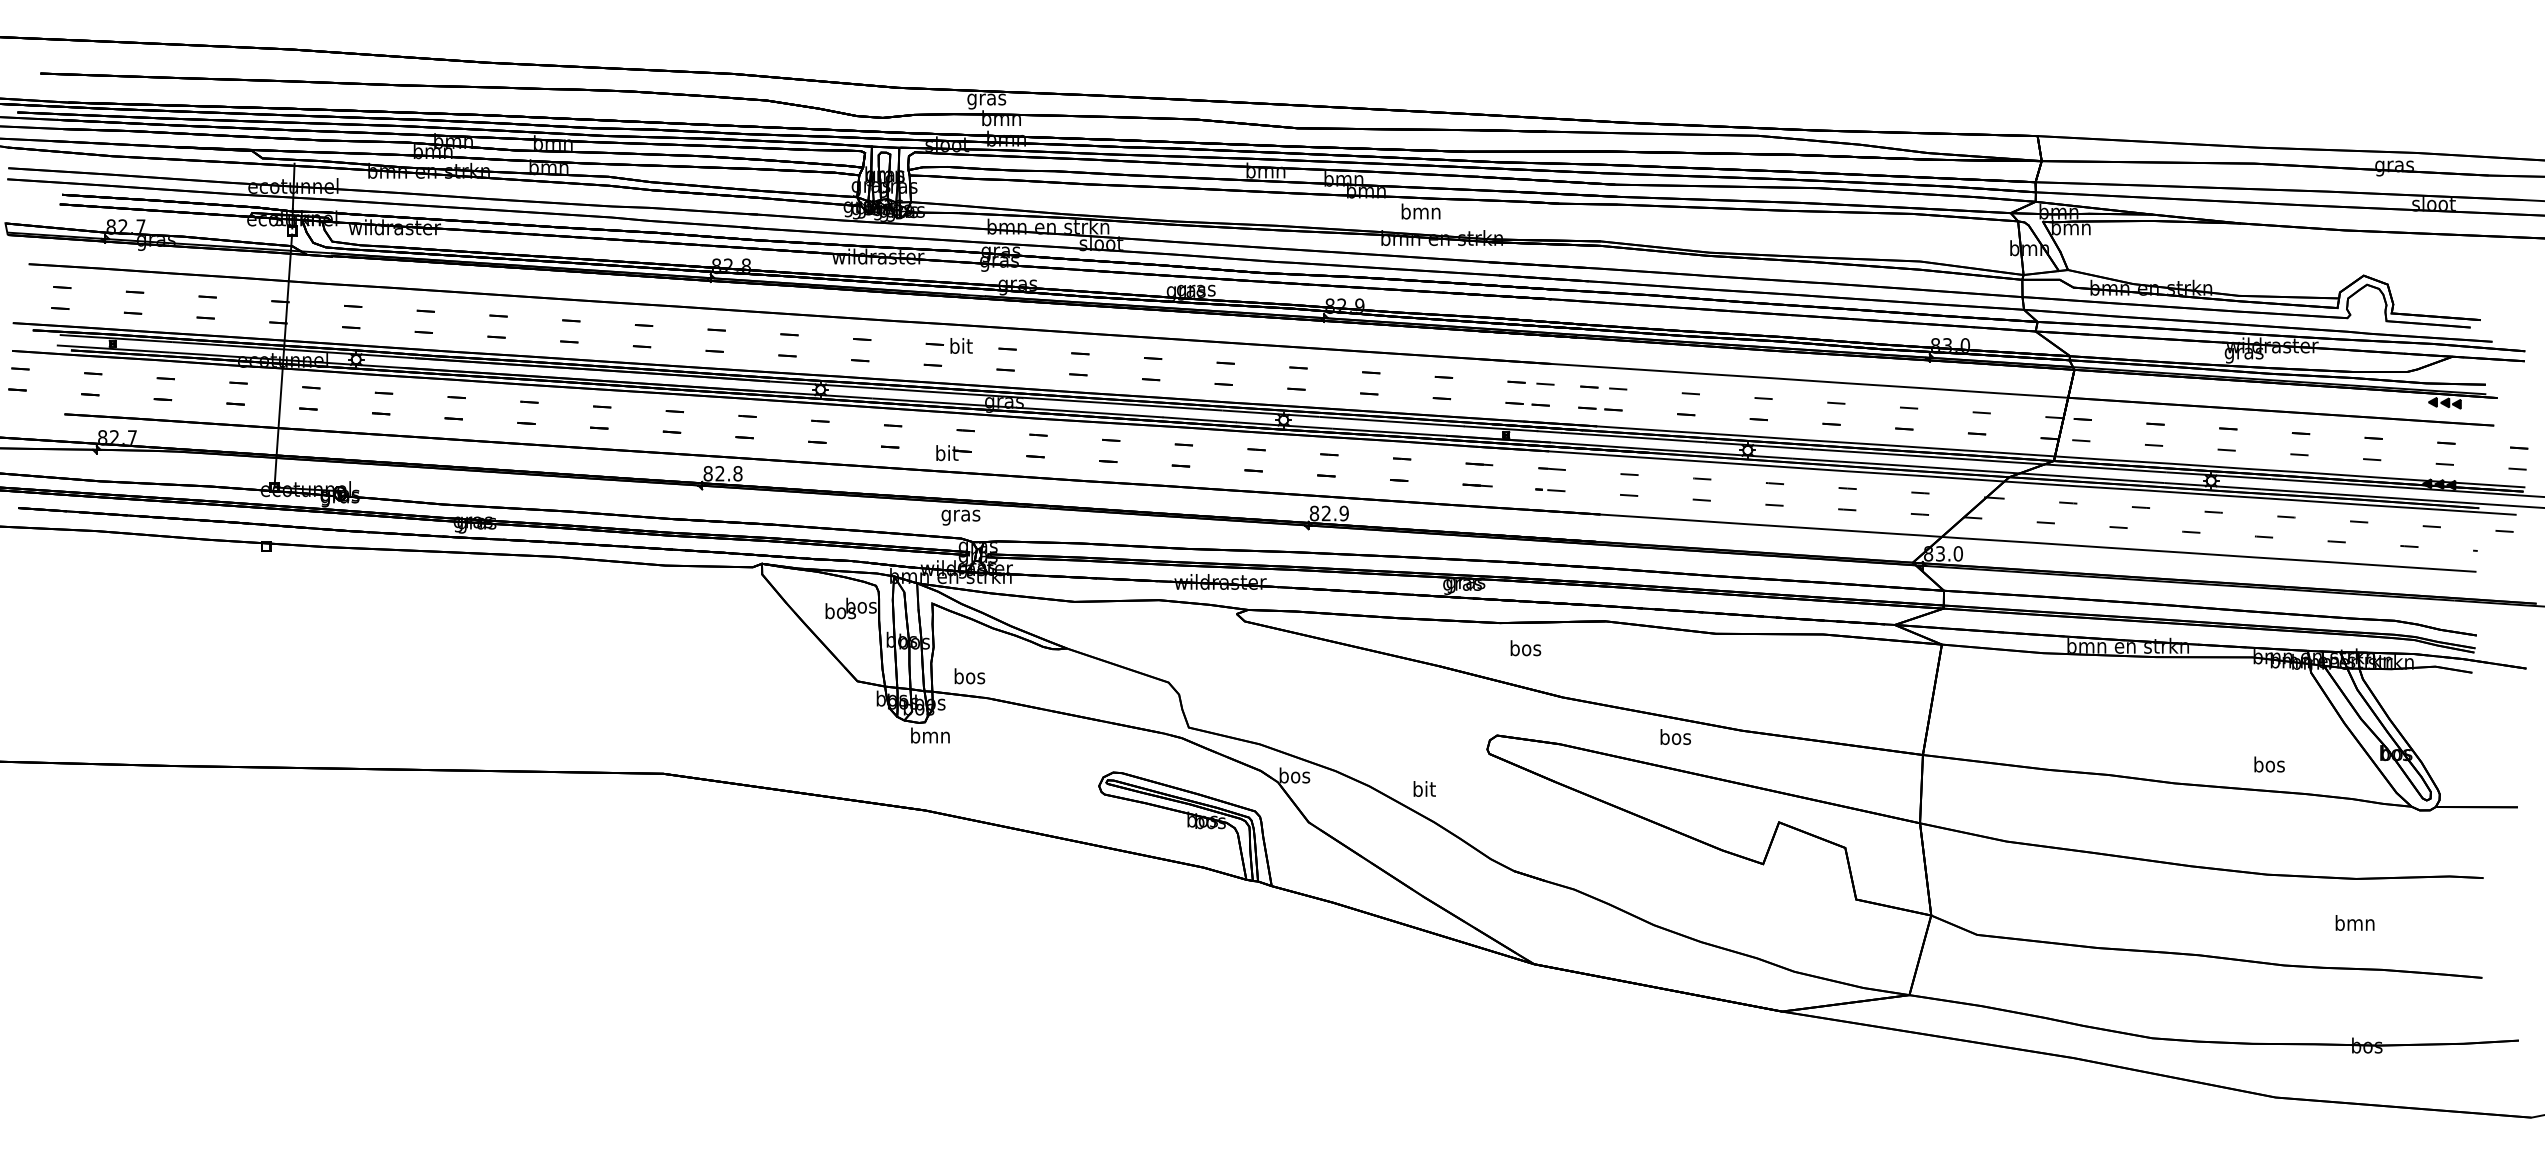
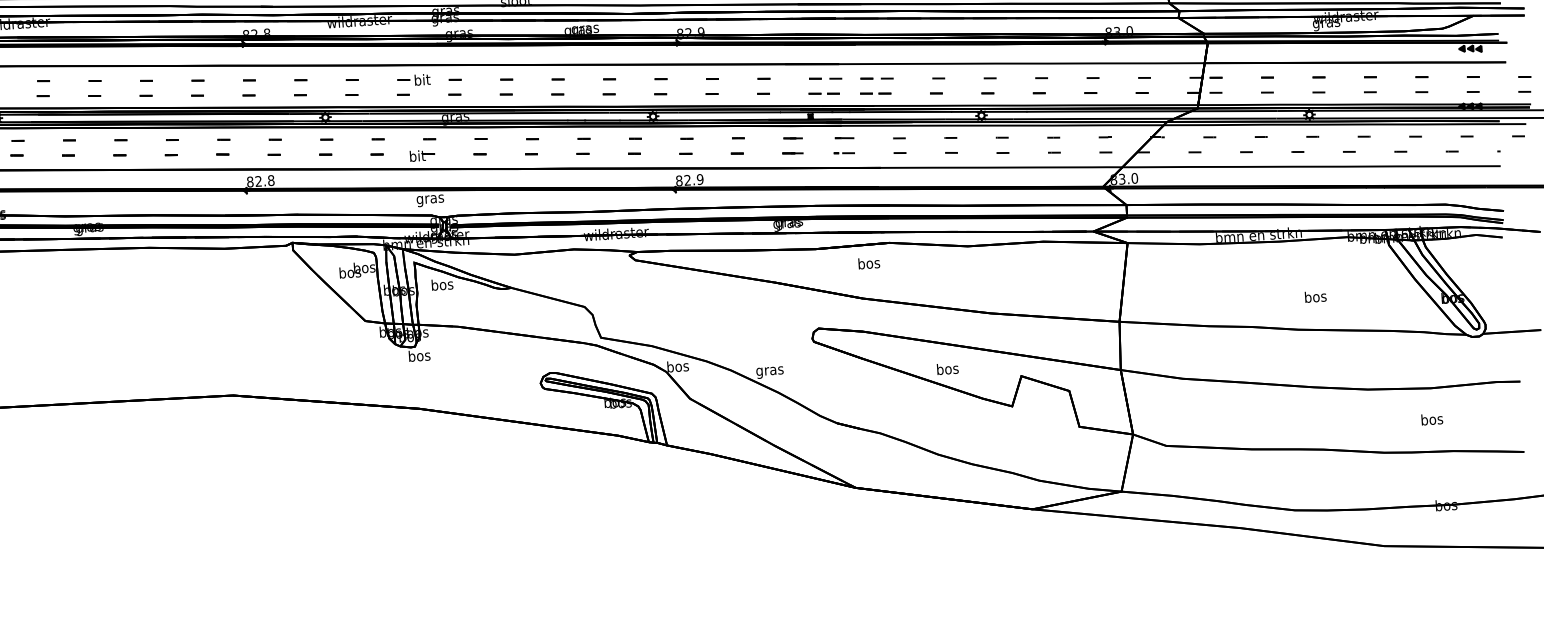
text: (1525, 648) -> (868, 263), moved
text: (969, 676) -> (442, 284), moved
text: (930, 735) -> (419, 355), bmn -> bos
text: (1675, 736) -> (947, 368), moved
text: (2269, 764) -> (1315, 296), moved
text: (1423, 791) -> (769, 371), bit -> gras
text: (2354, 922) -> (1431, 419), bmn -> bos

